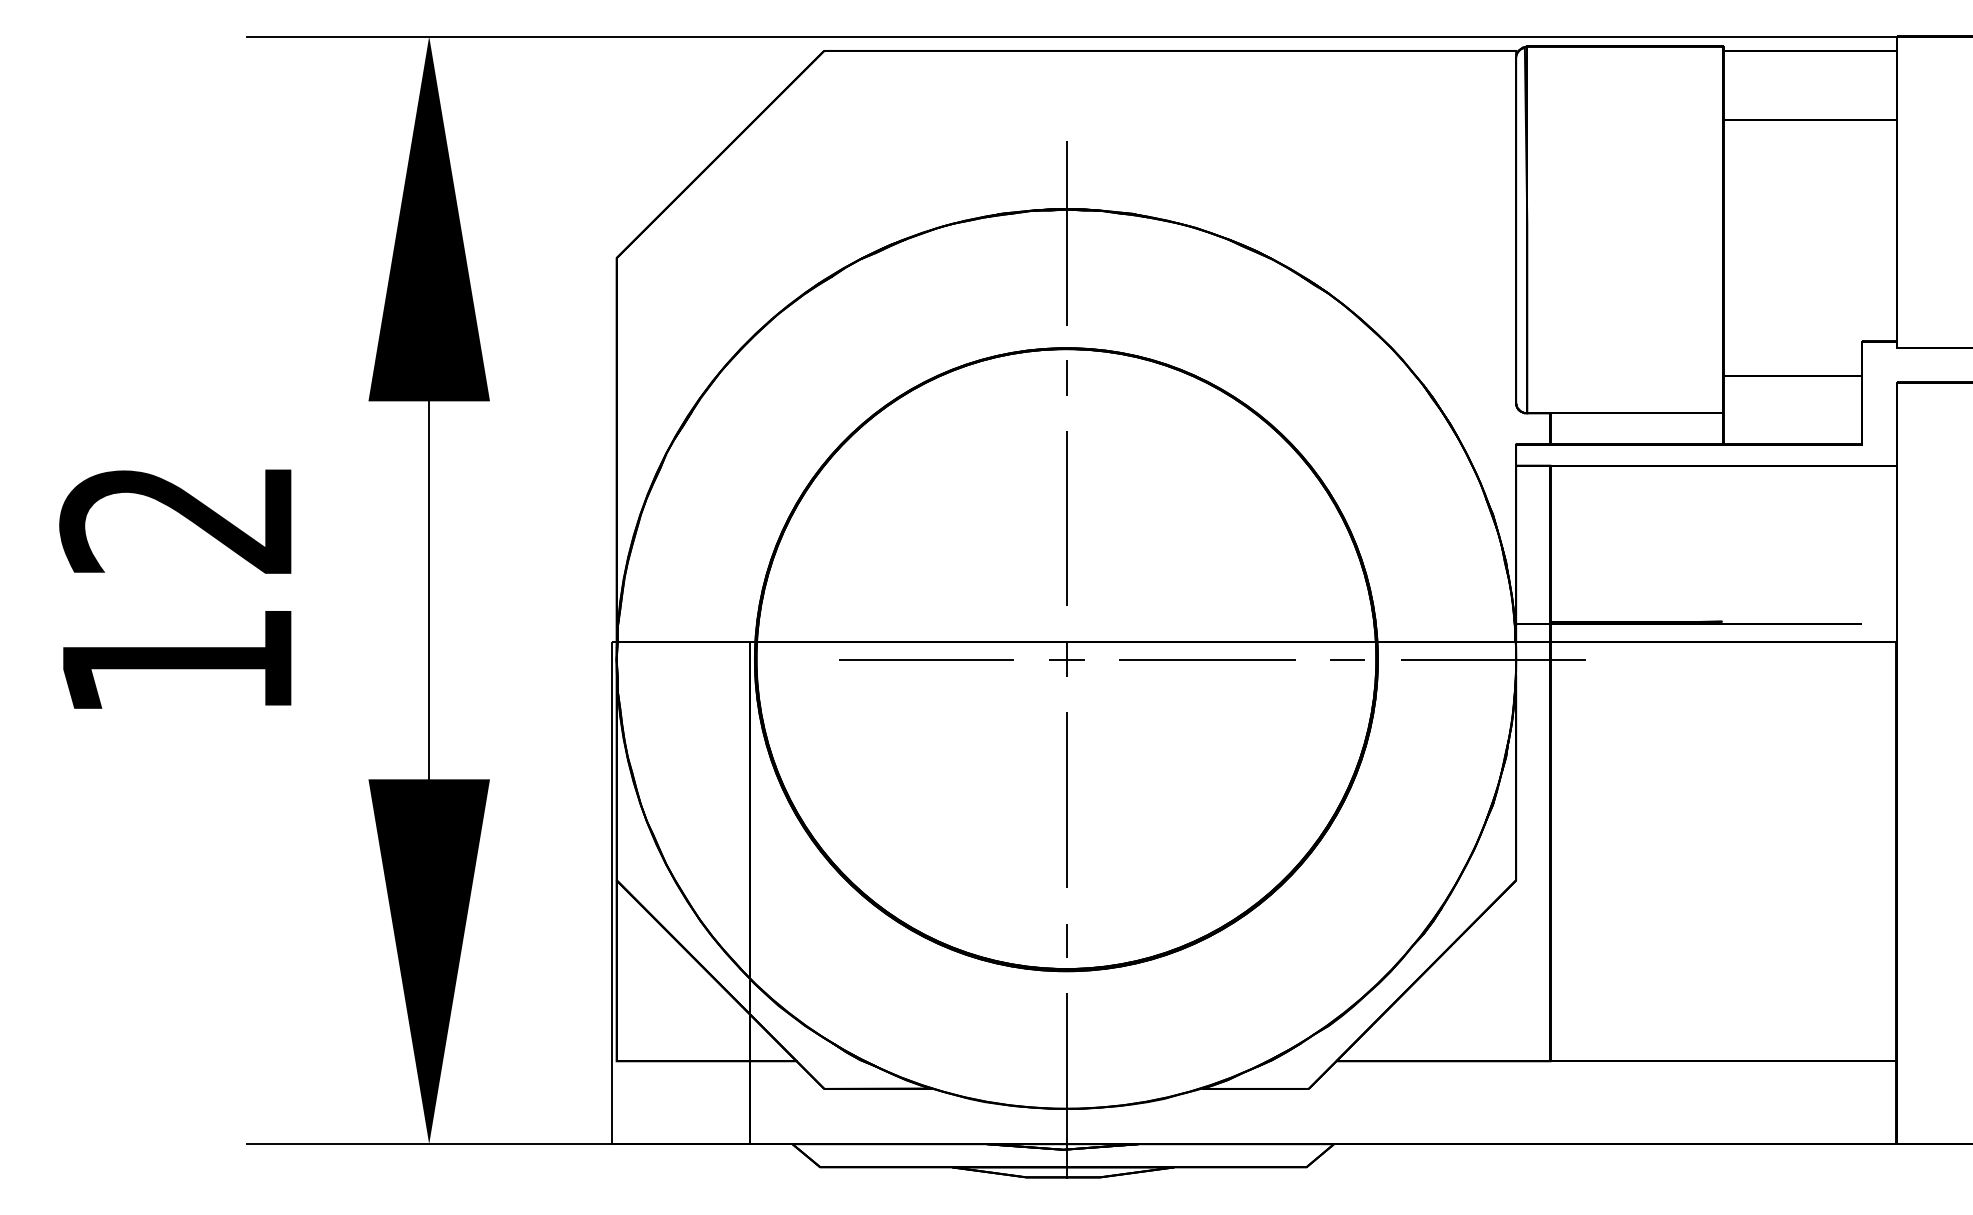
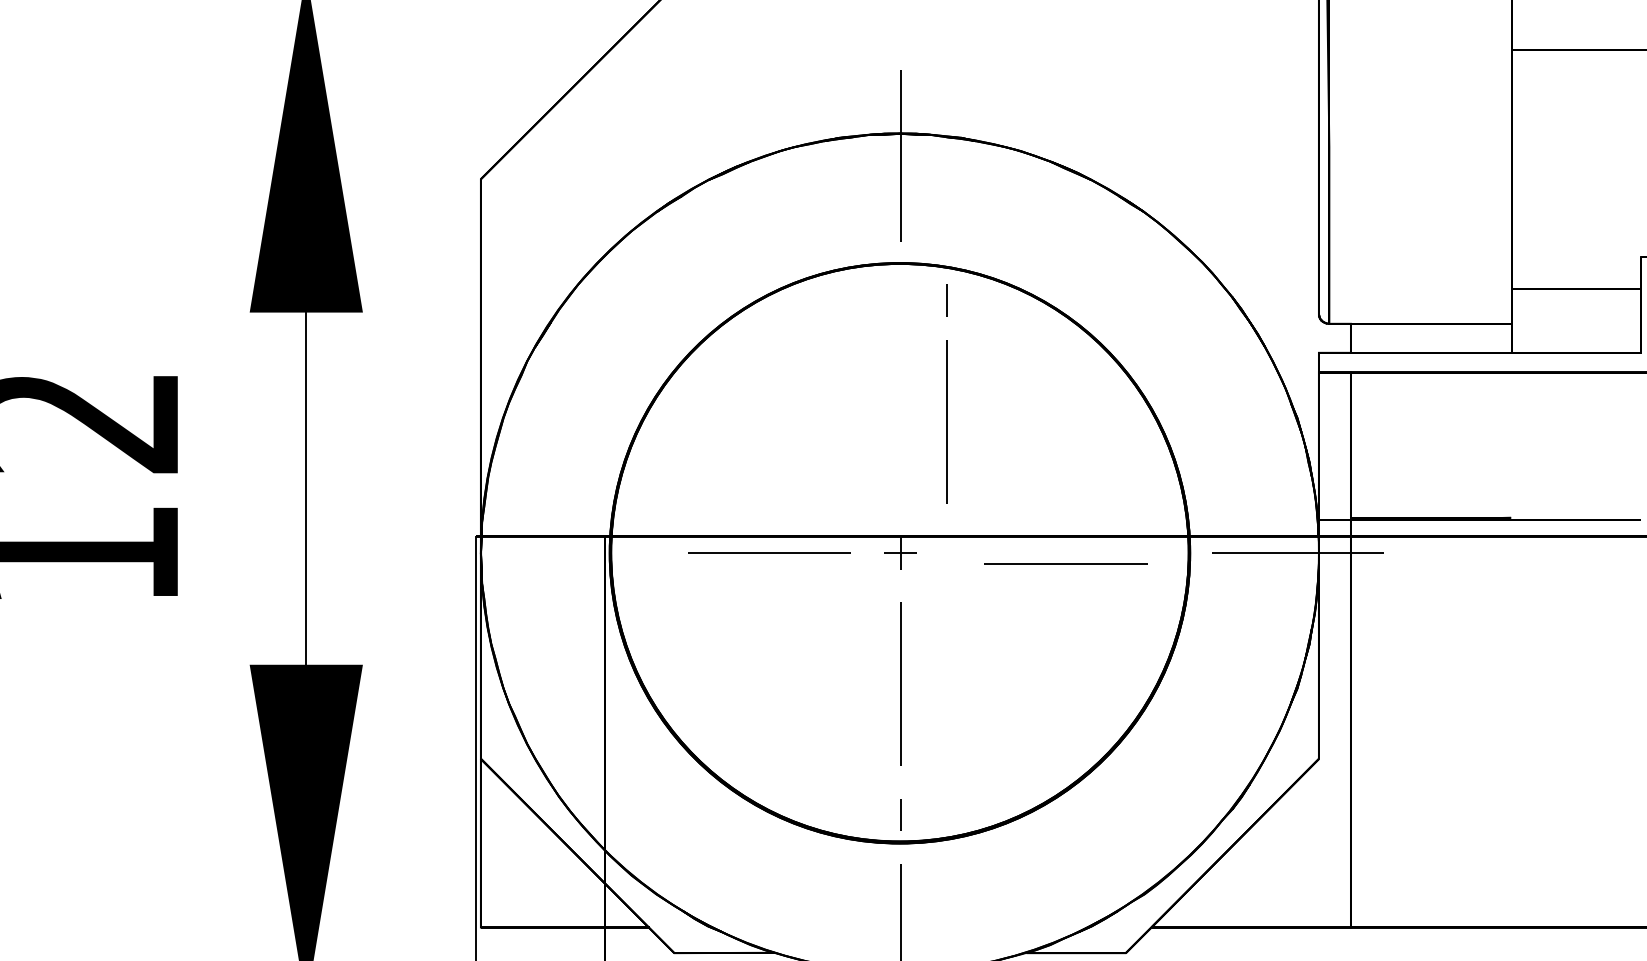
line: (1066, 377) -> (946, 299), moved
line: (1066, 518) -> (946, 421), moved
line: (1207, 659) -> (1065, 564), moved
line: (1347, 659) -> (1161, 553), removed

